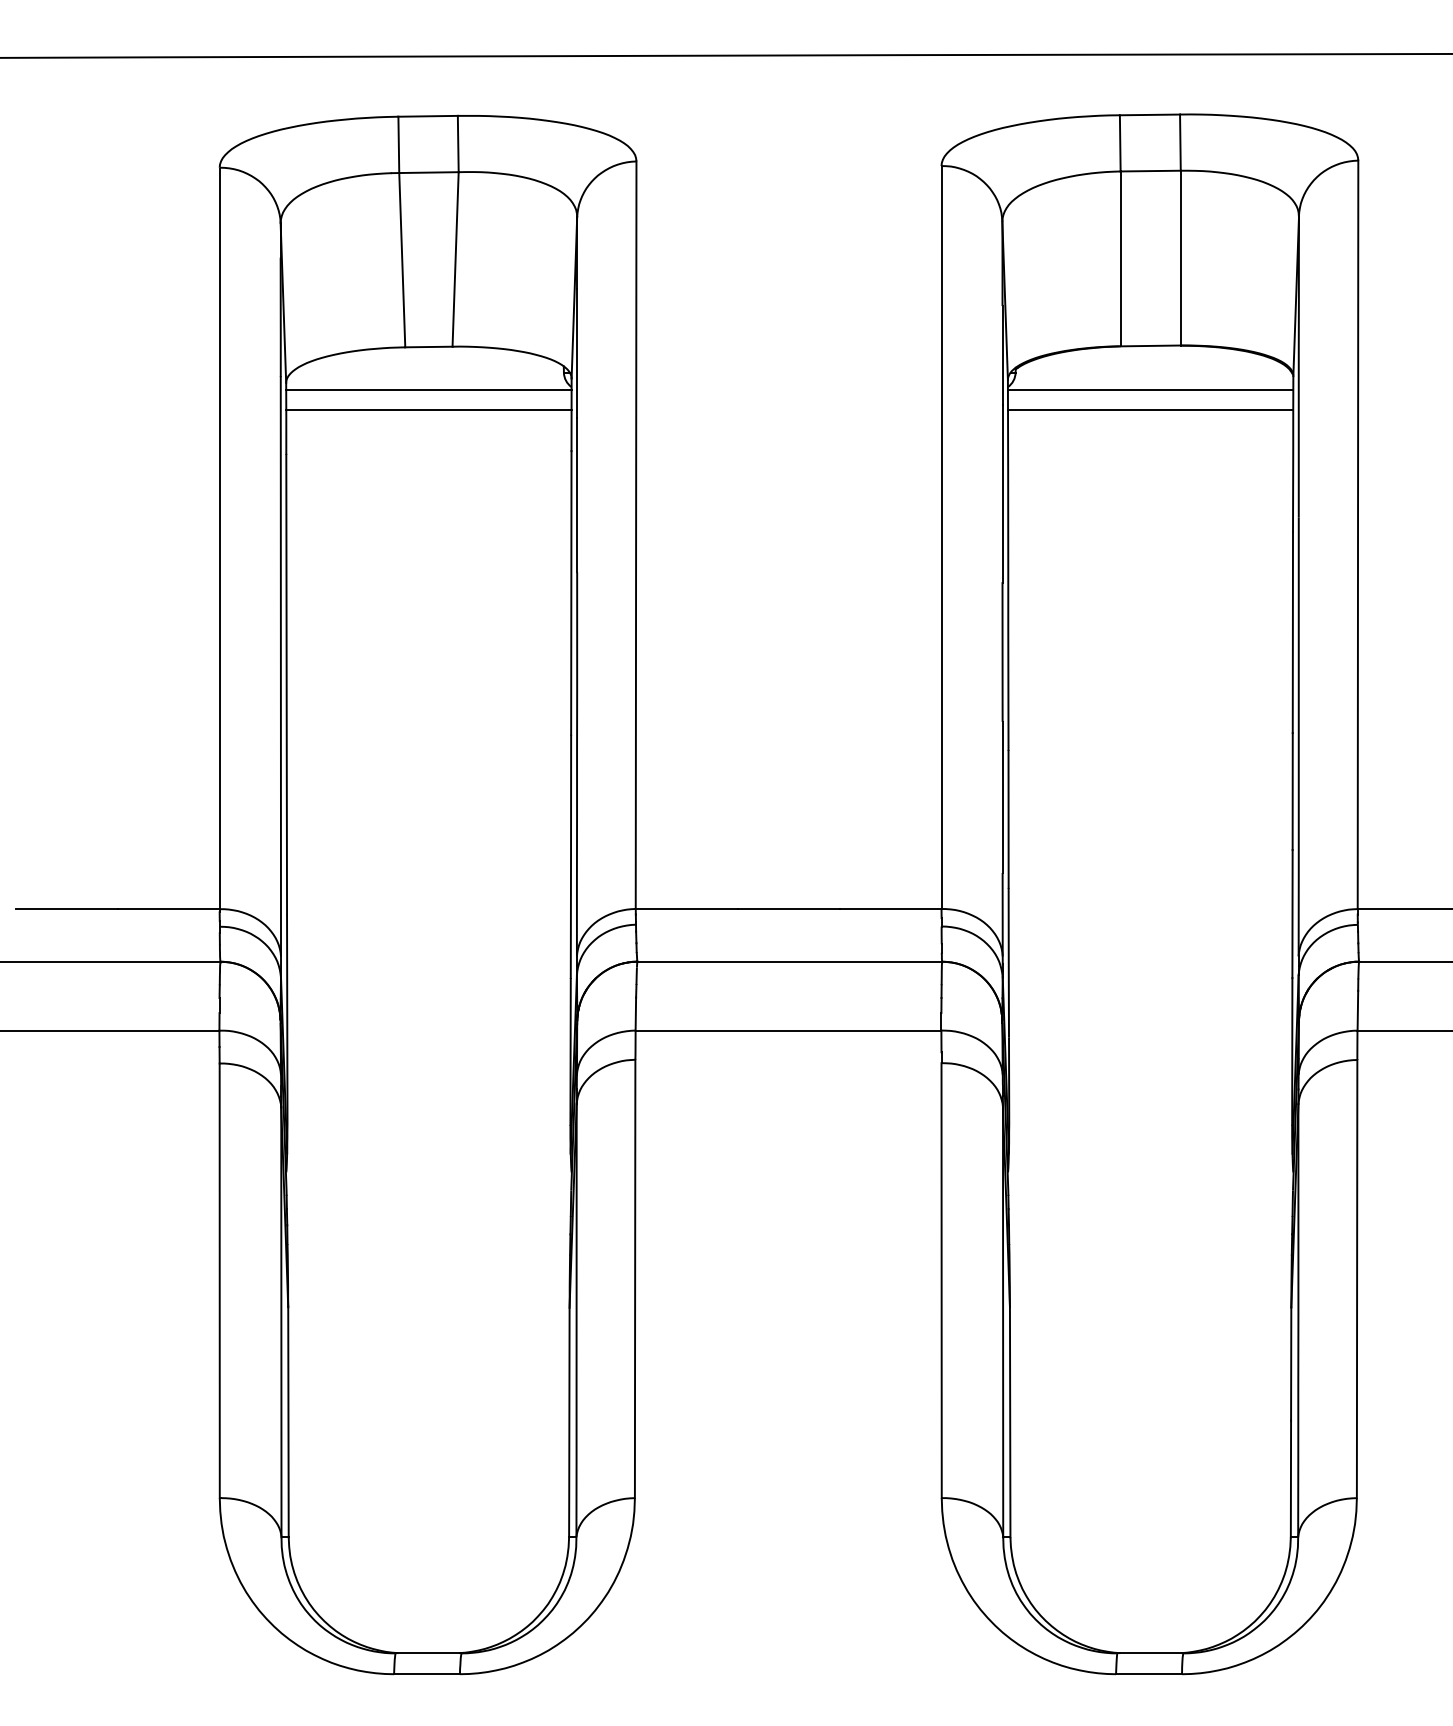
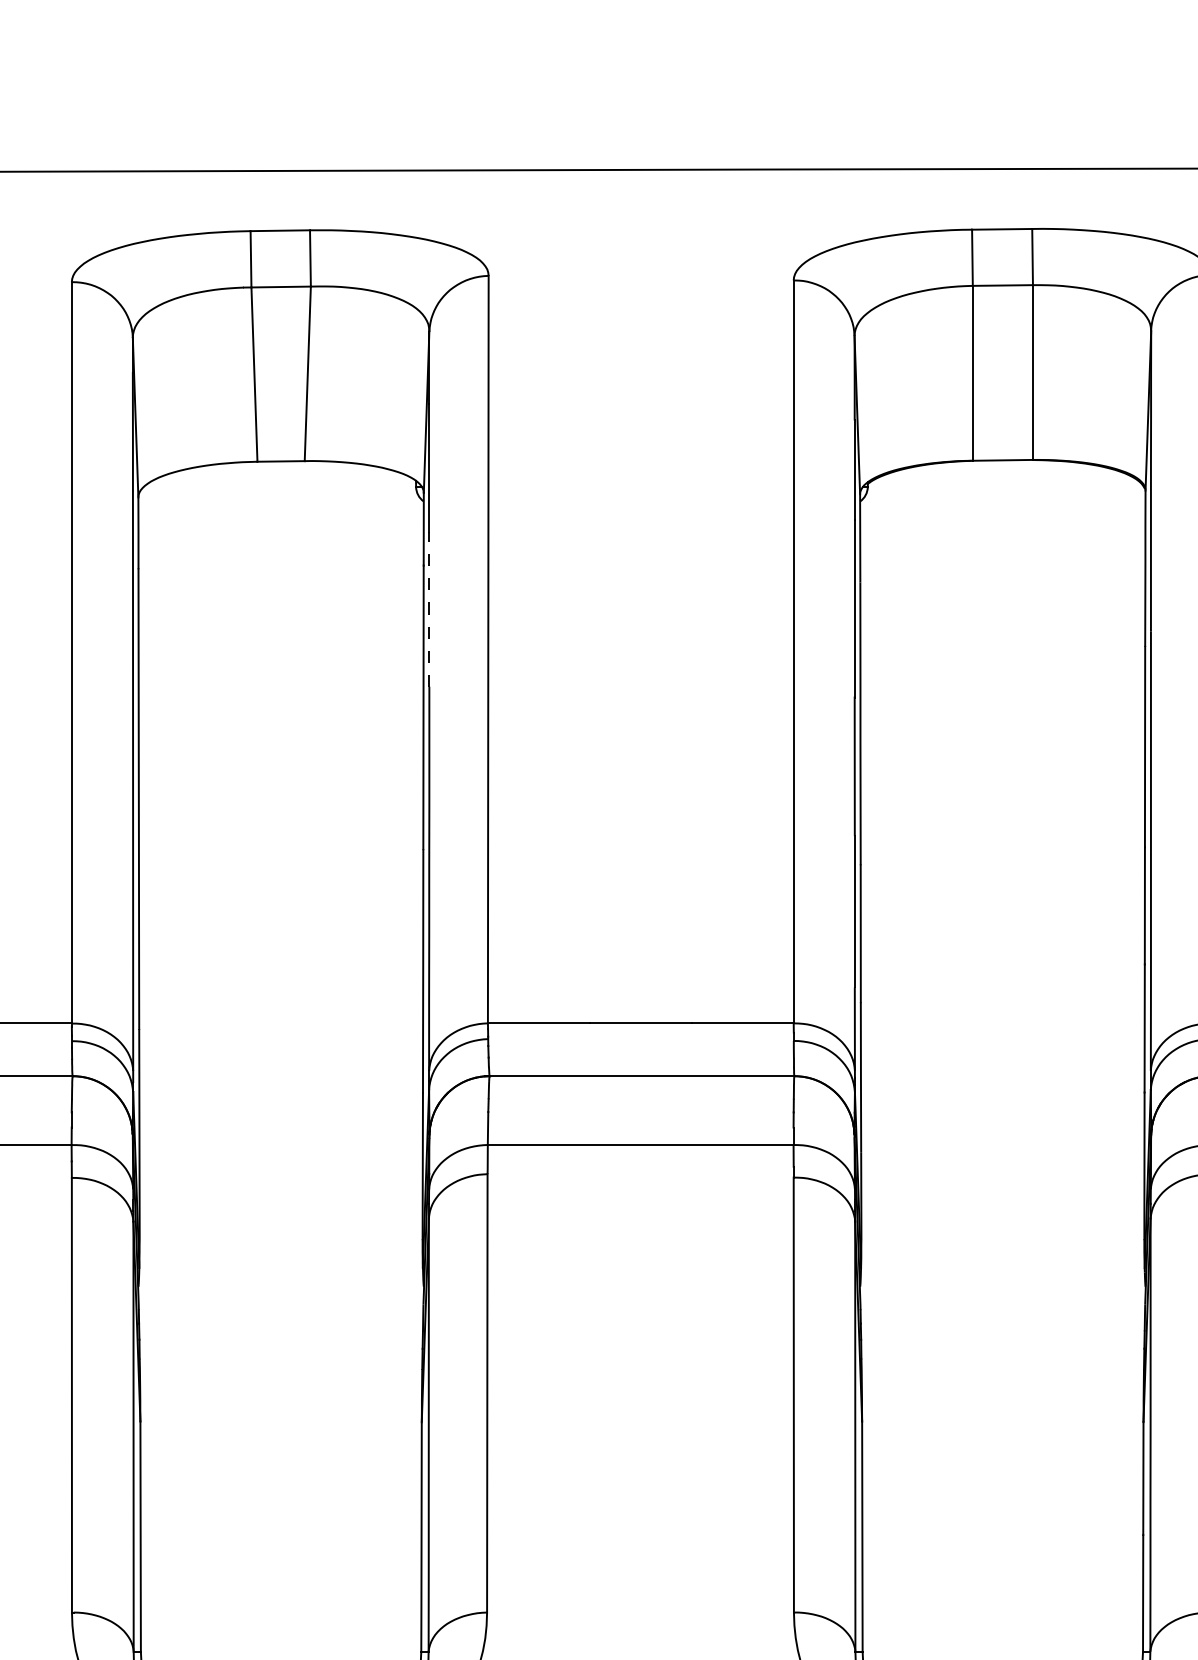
line: (428, 390) -> (280, 504), removed
line: (1150, 390) -> (1002, 504), removed
line: (428, 409) -> (280, 523), removed
line: (1150, 409) -> (1002, 523), removed
line: (577, 494) -> (429, 608), solid -> dashed

